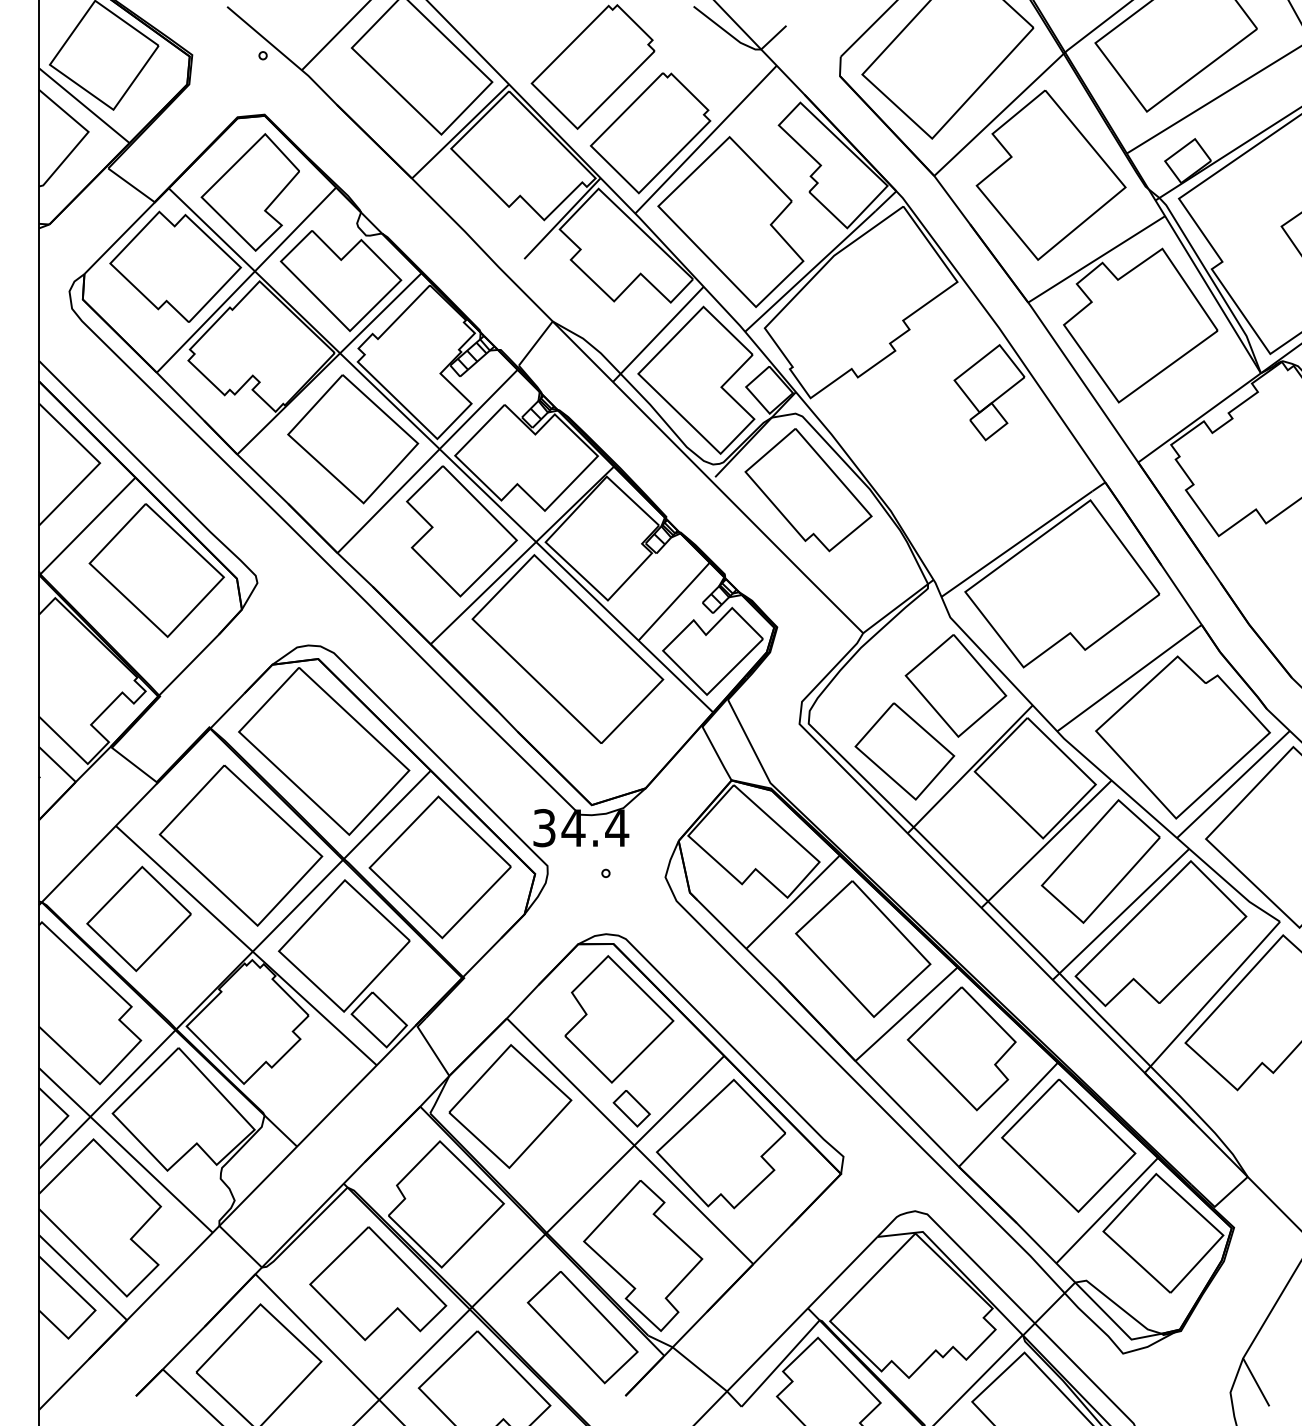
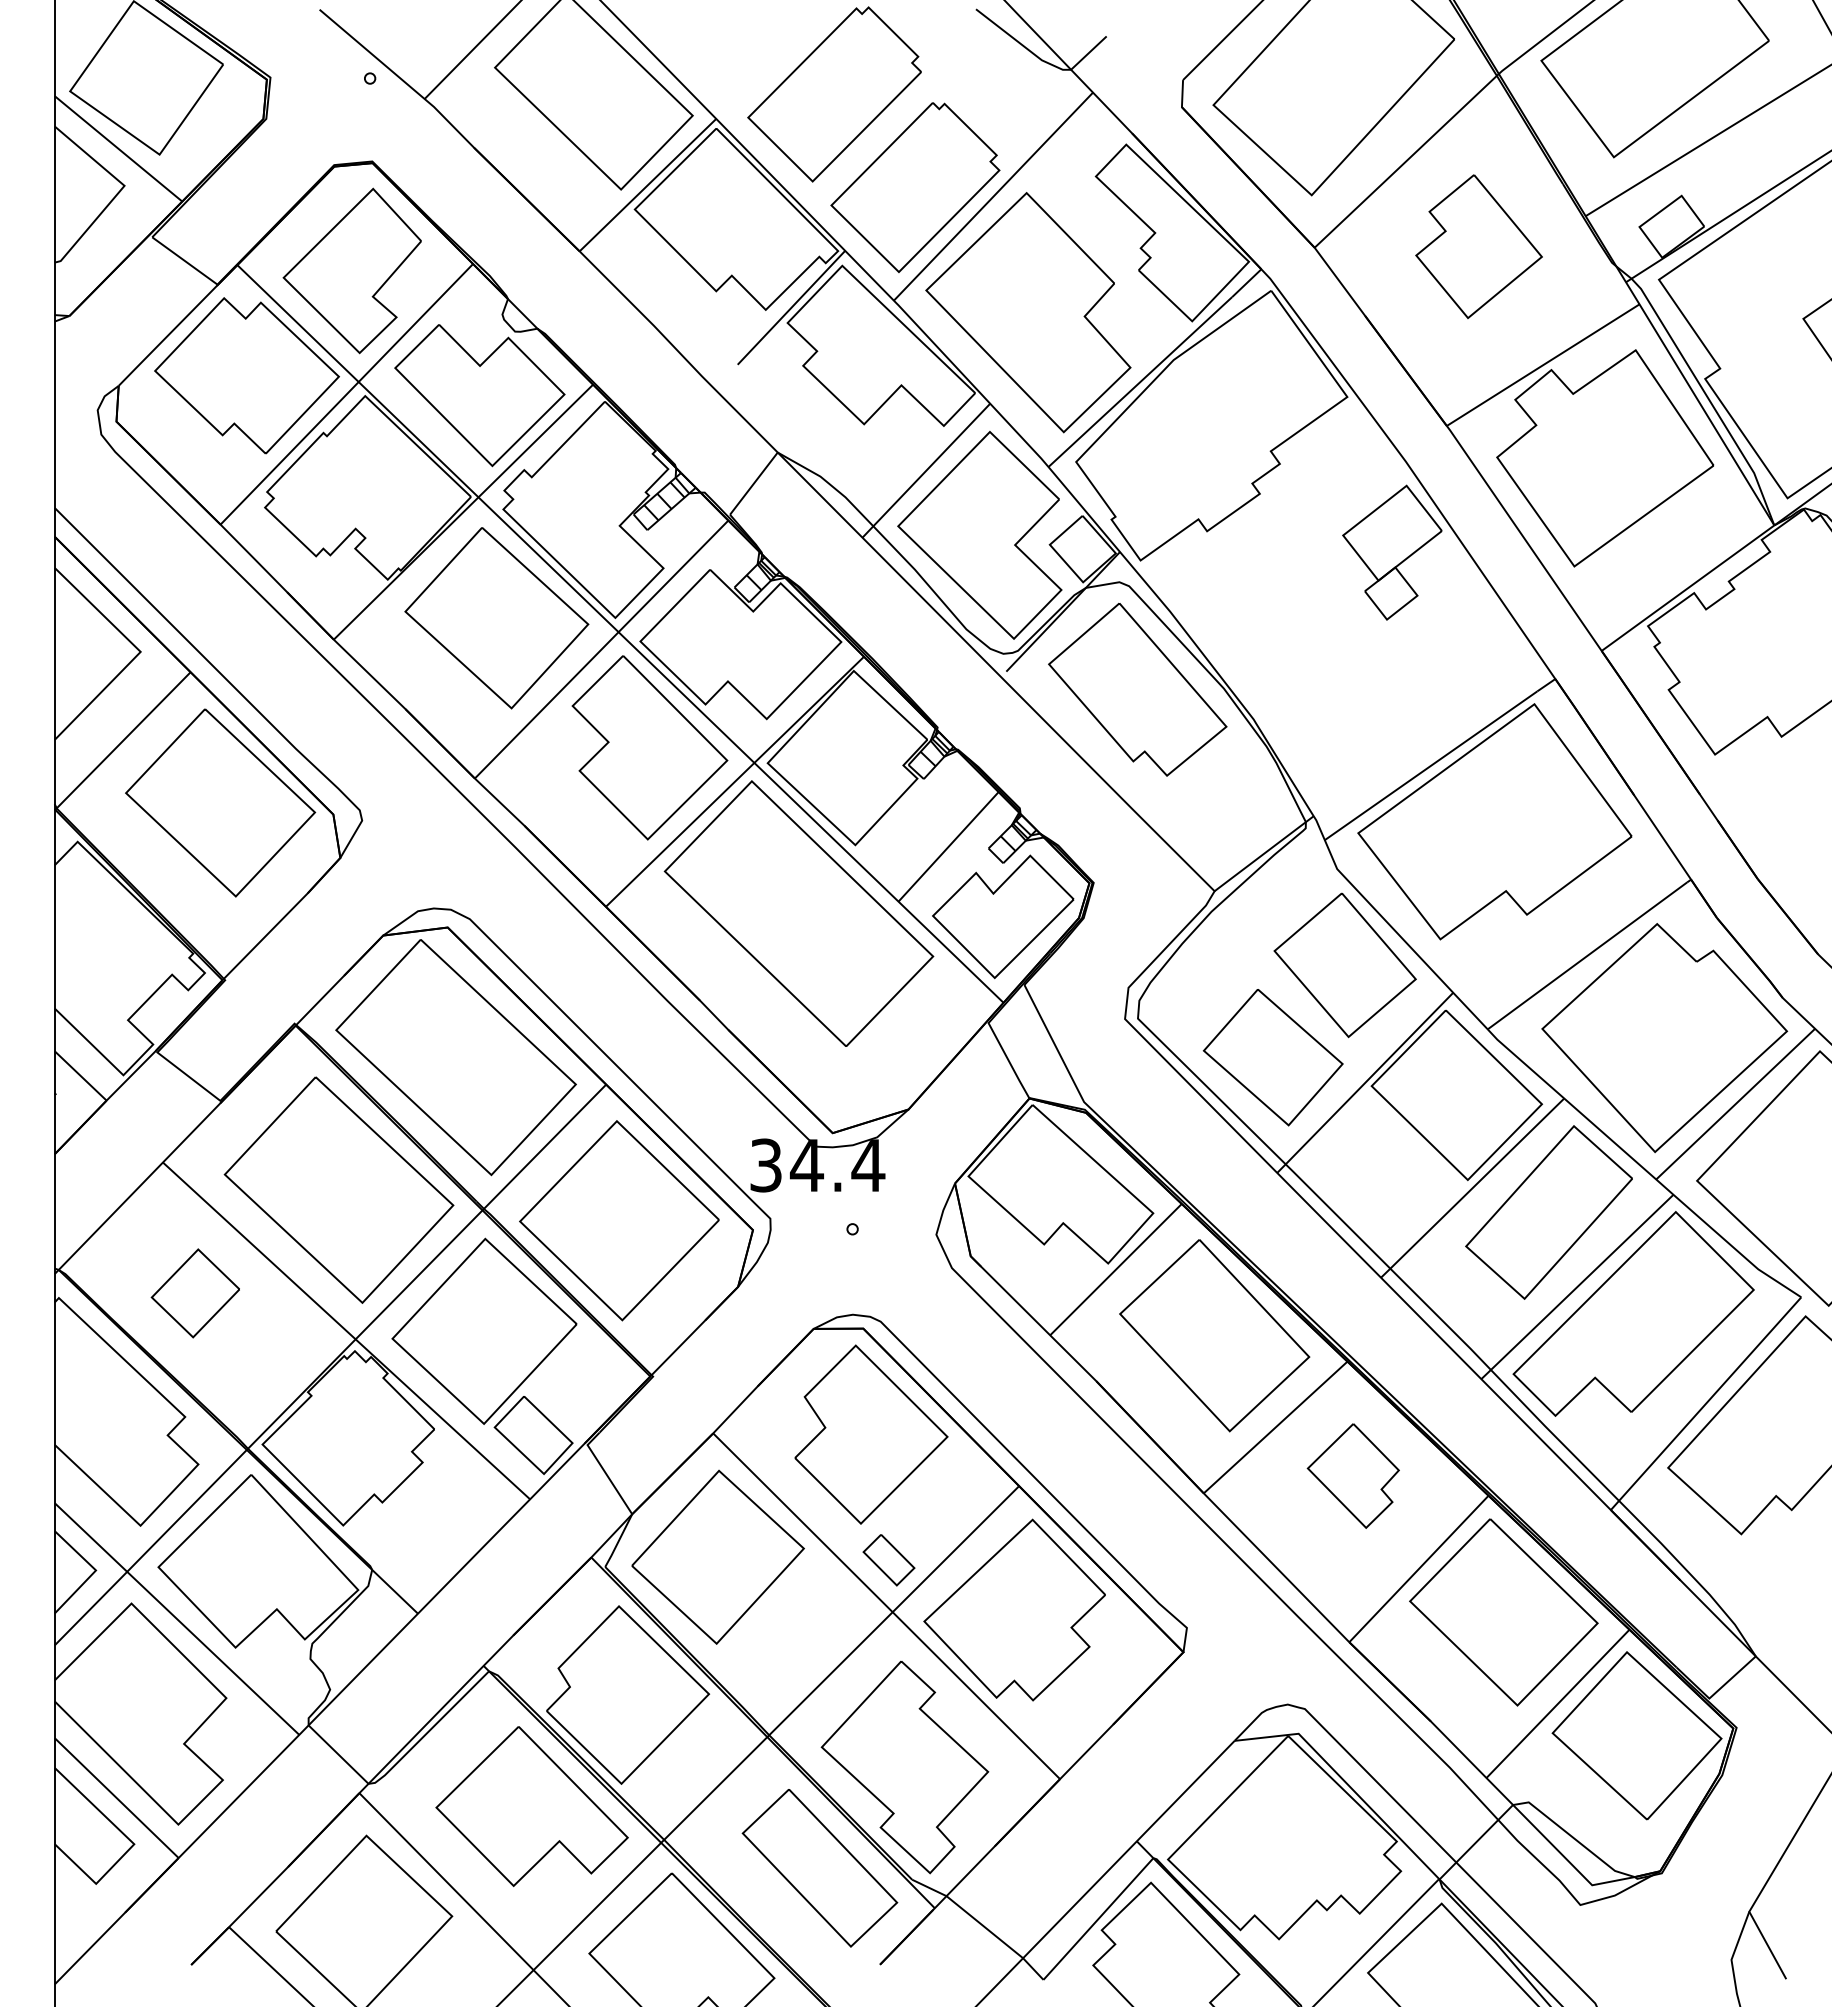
part: (1050, 175) -> (1478, 246), size x0.6
part: (139, 919) -> (195, 1293), size x0.6
part: (961, 1048) -> (1353, 1475), size x0.6

